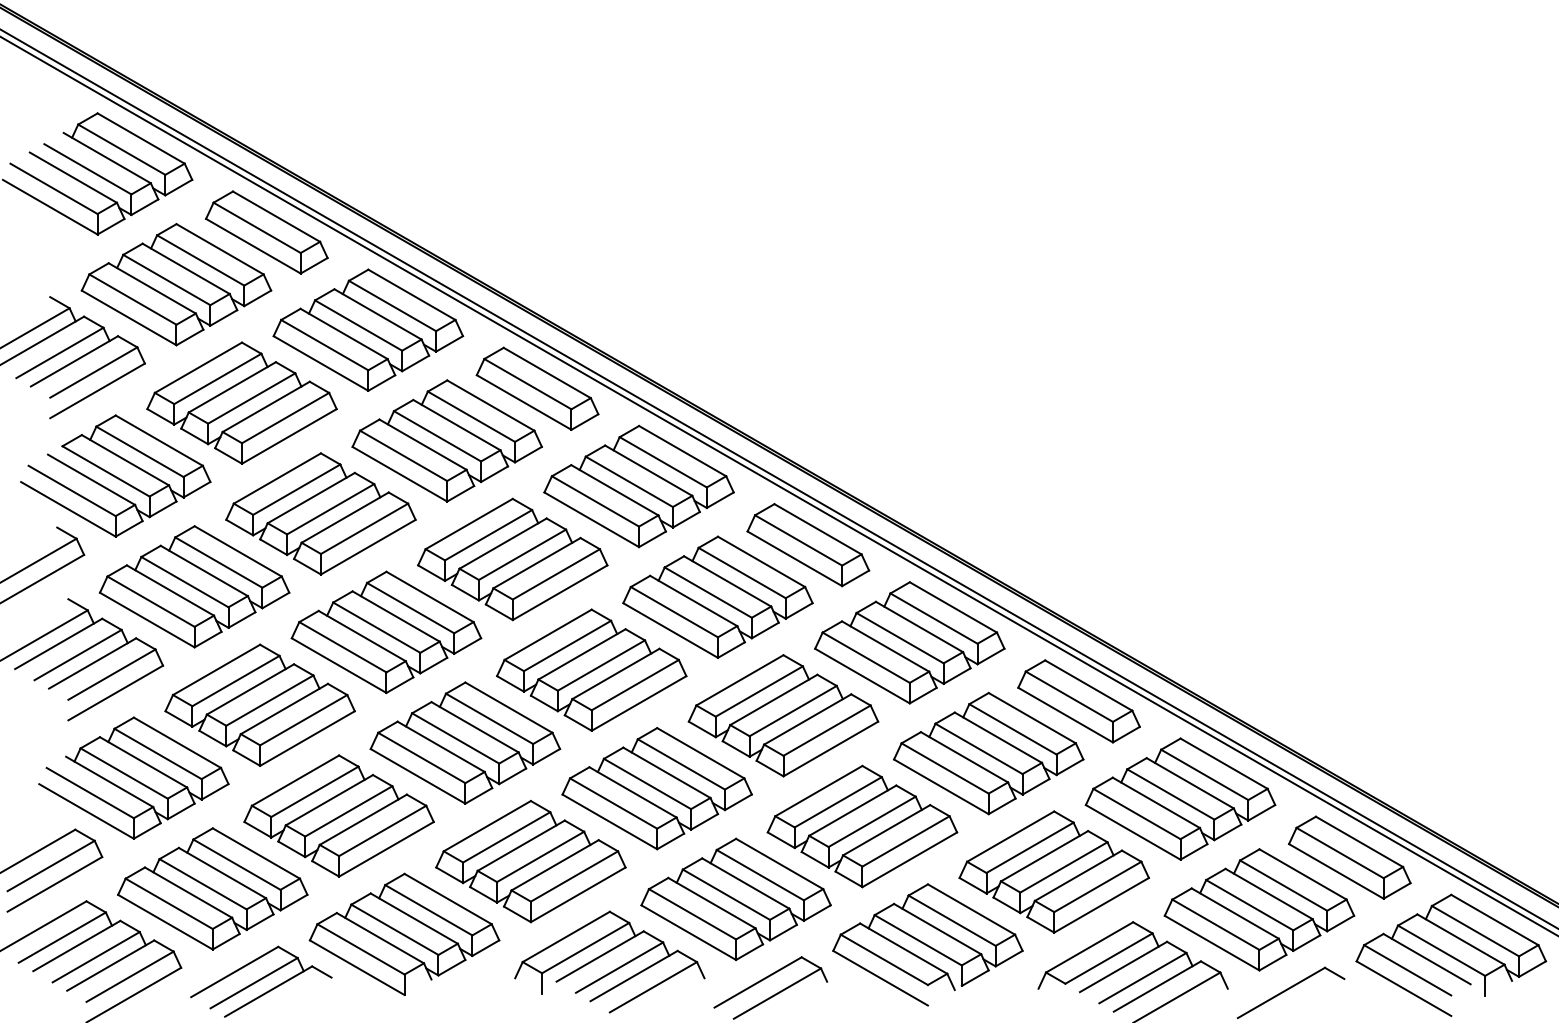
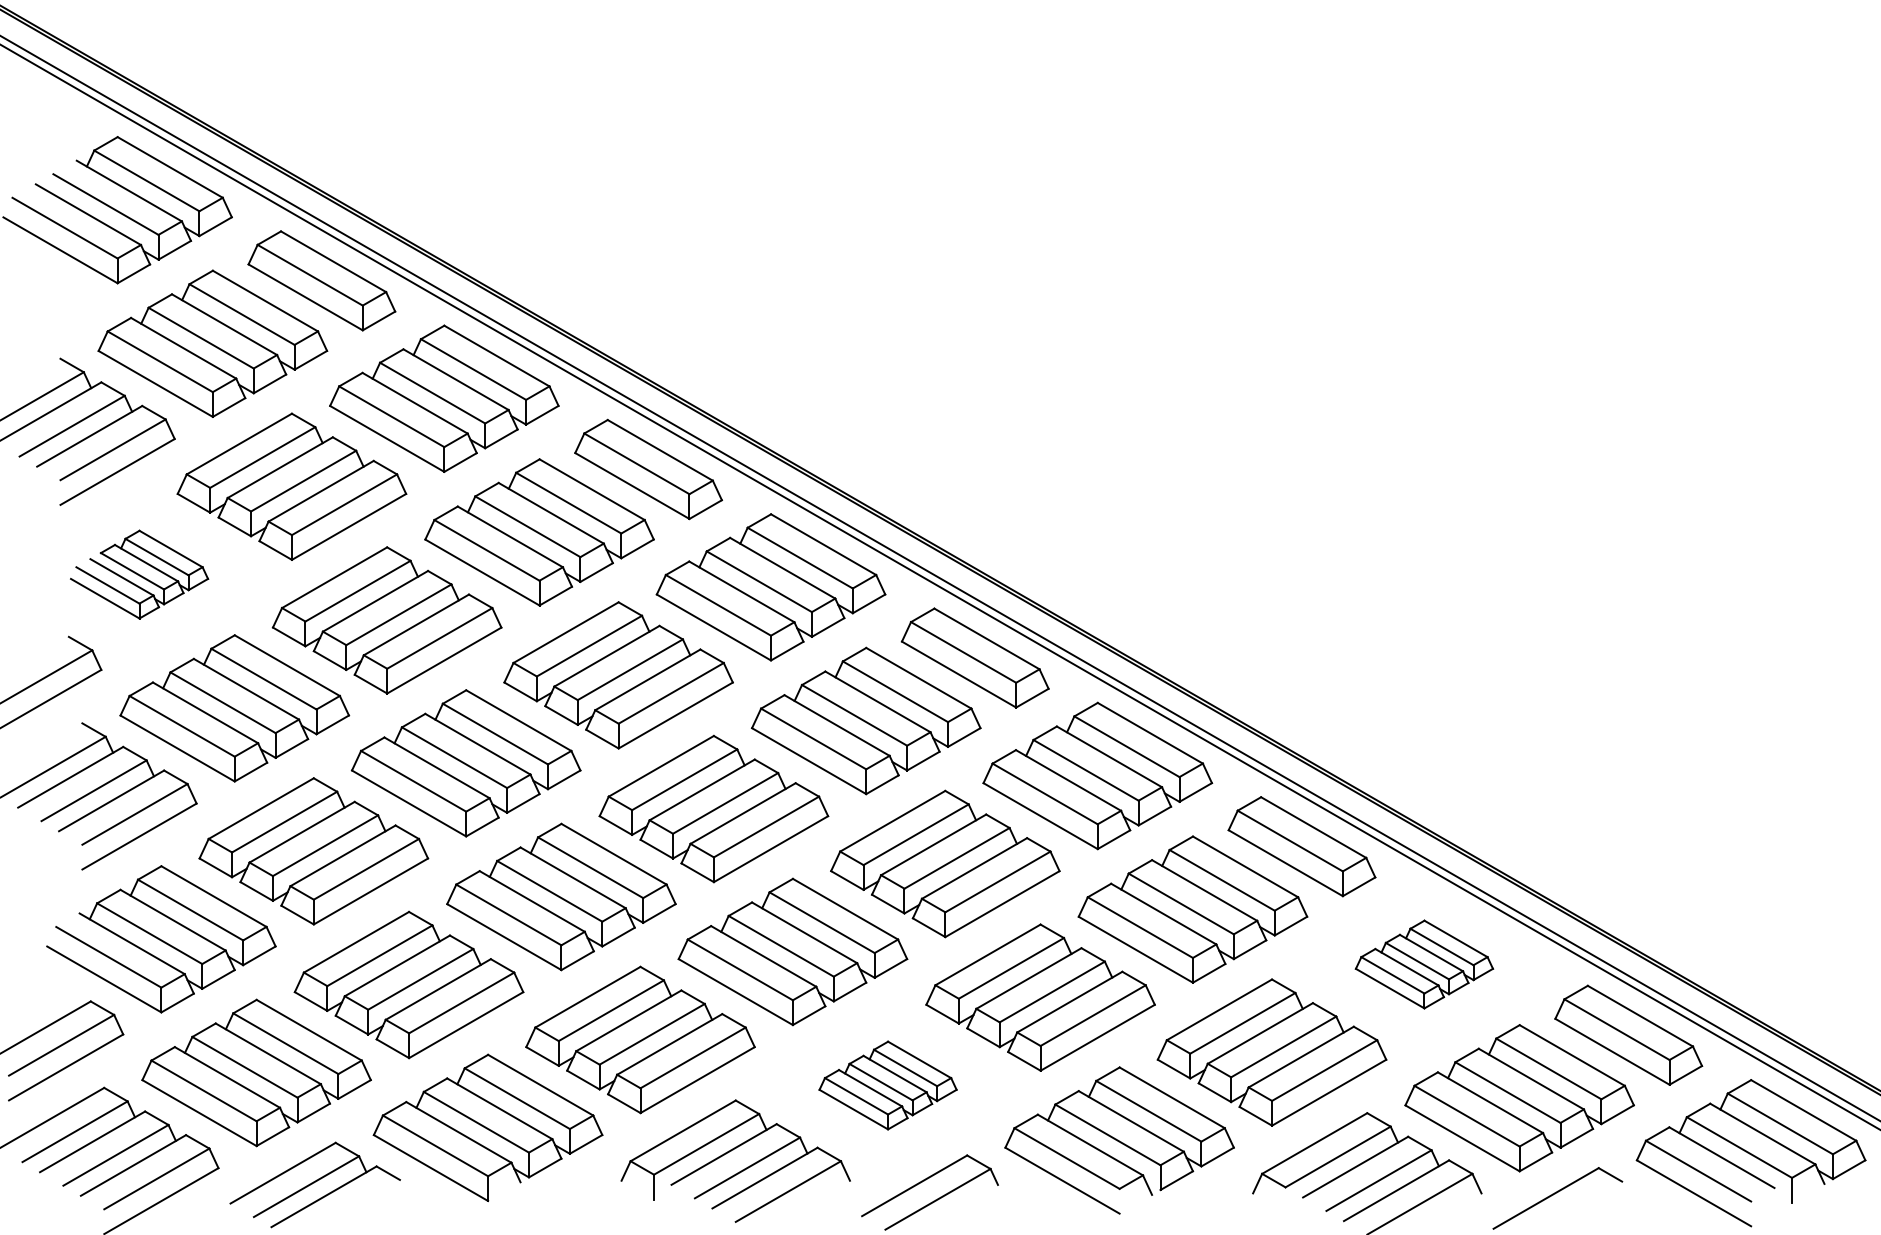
part: (115, 475) -> (139, 574), size x0.6
part: (1180, 799) -> (1424, 964), size x0.6
part: (735, 899) -> (887, 1085), size x0.6

